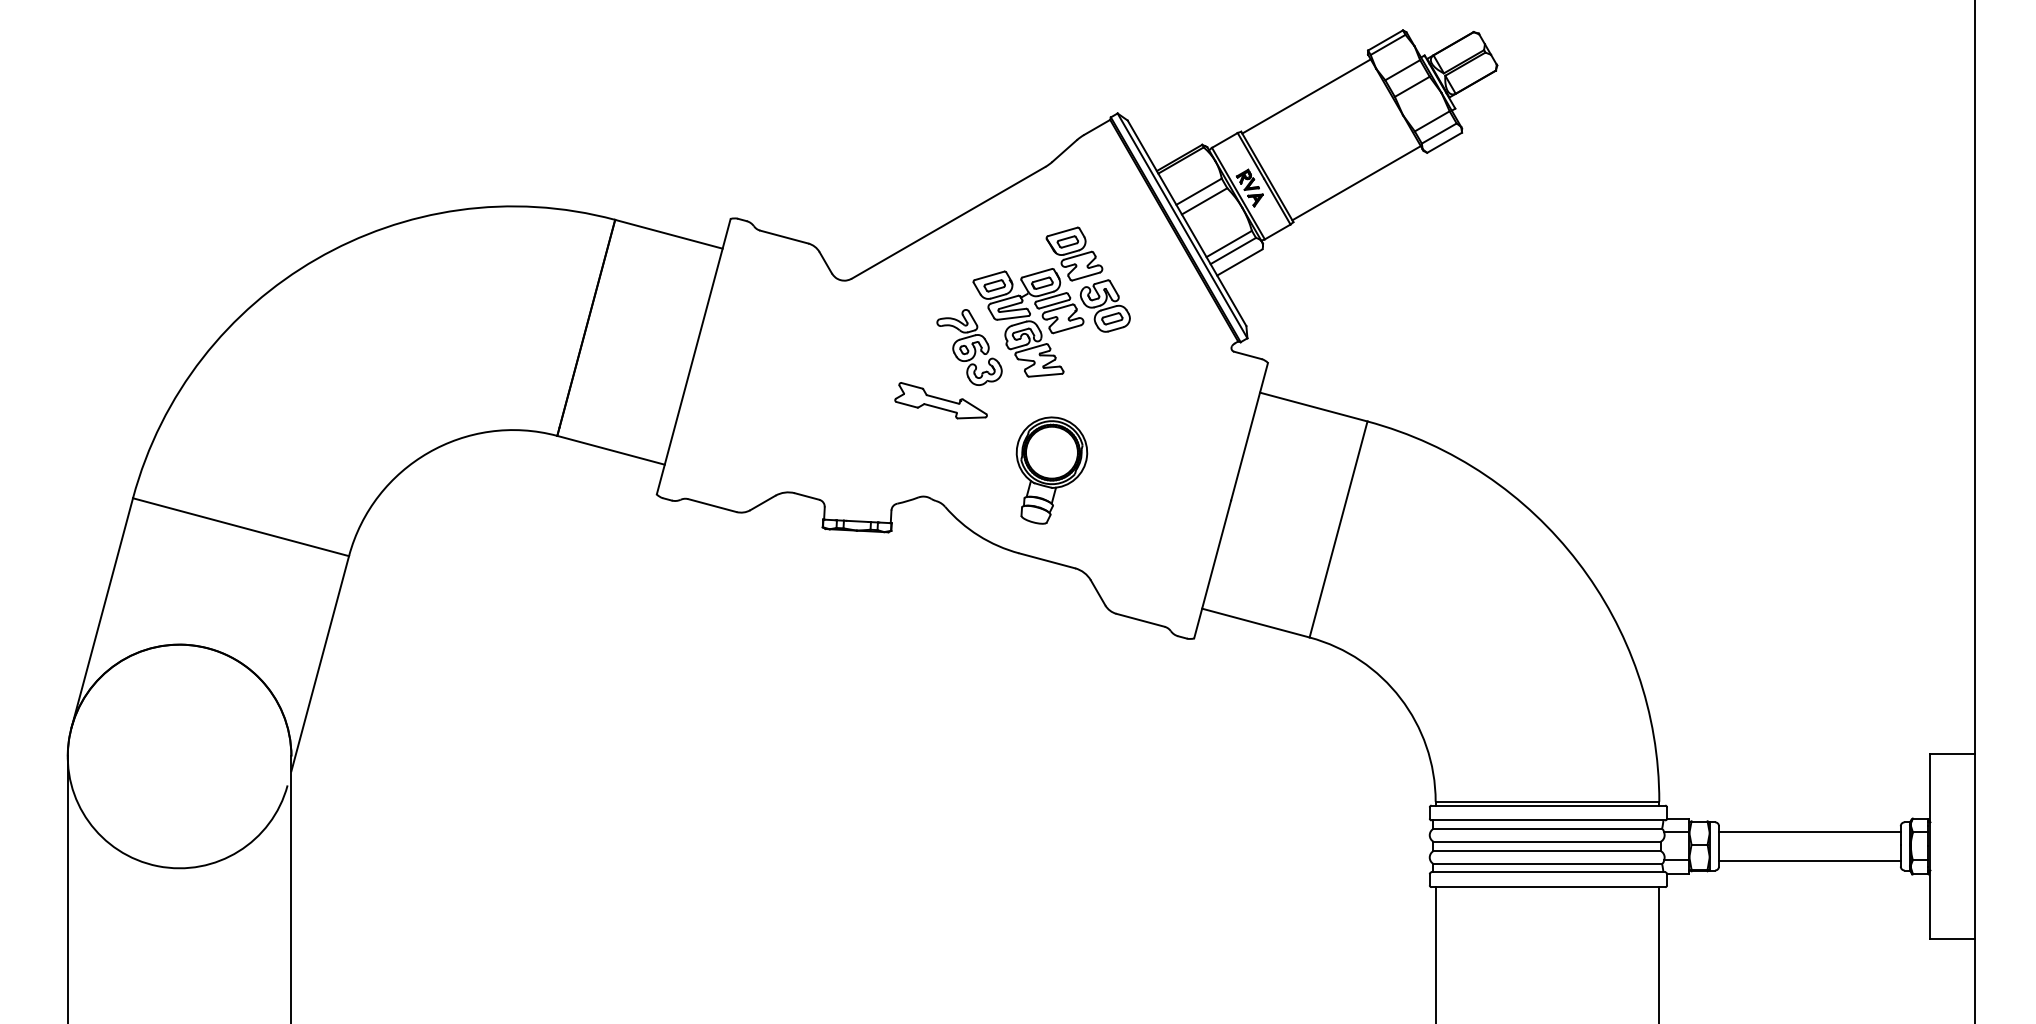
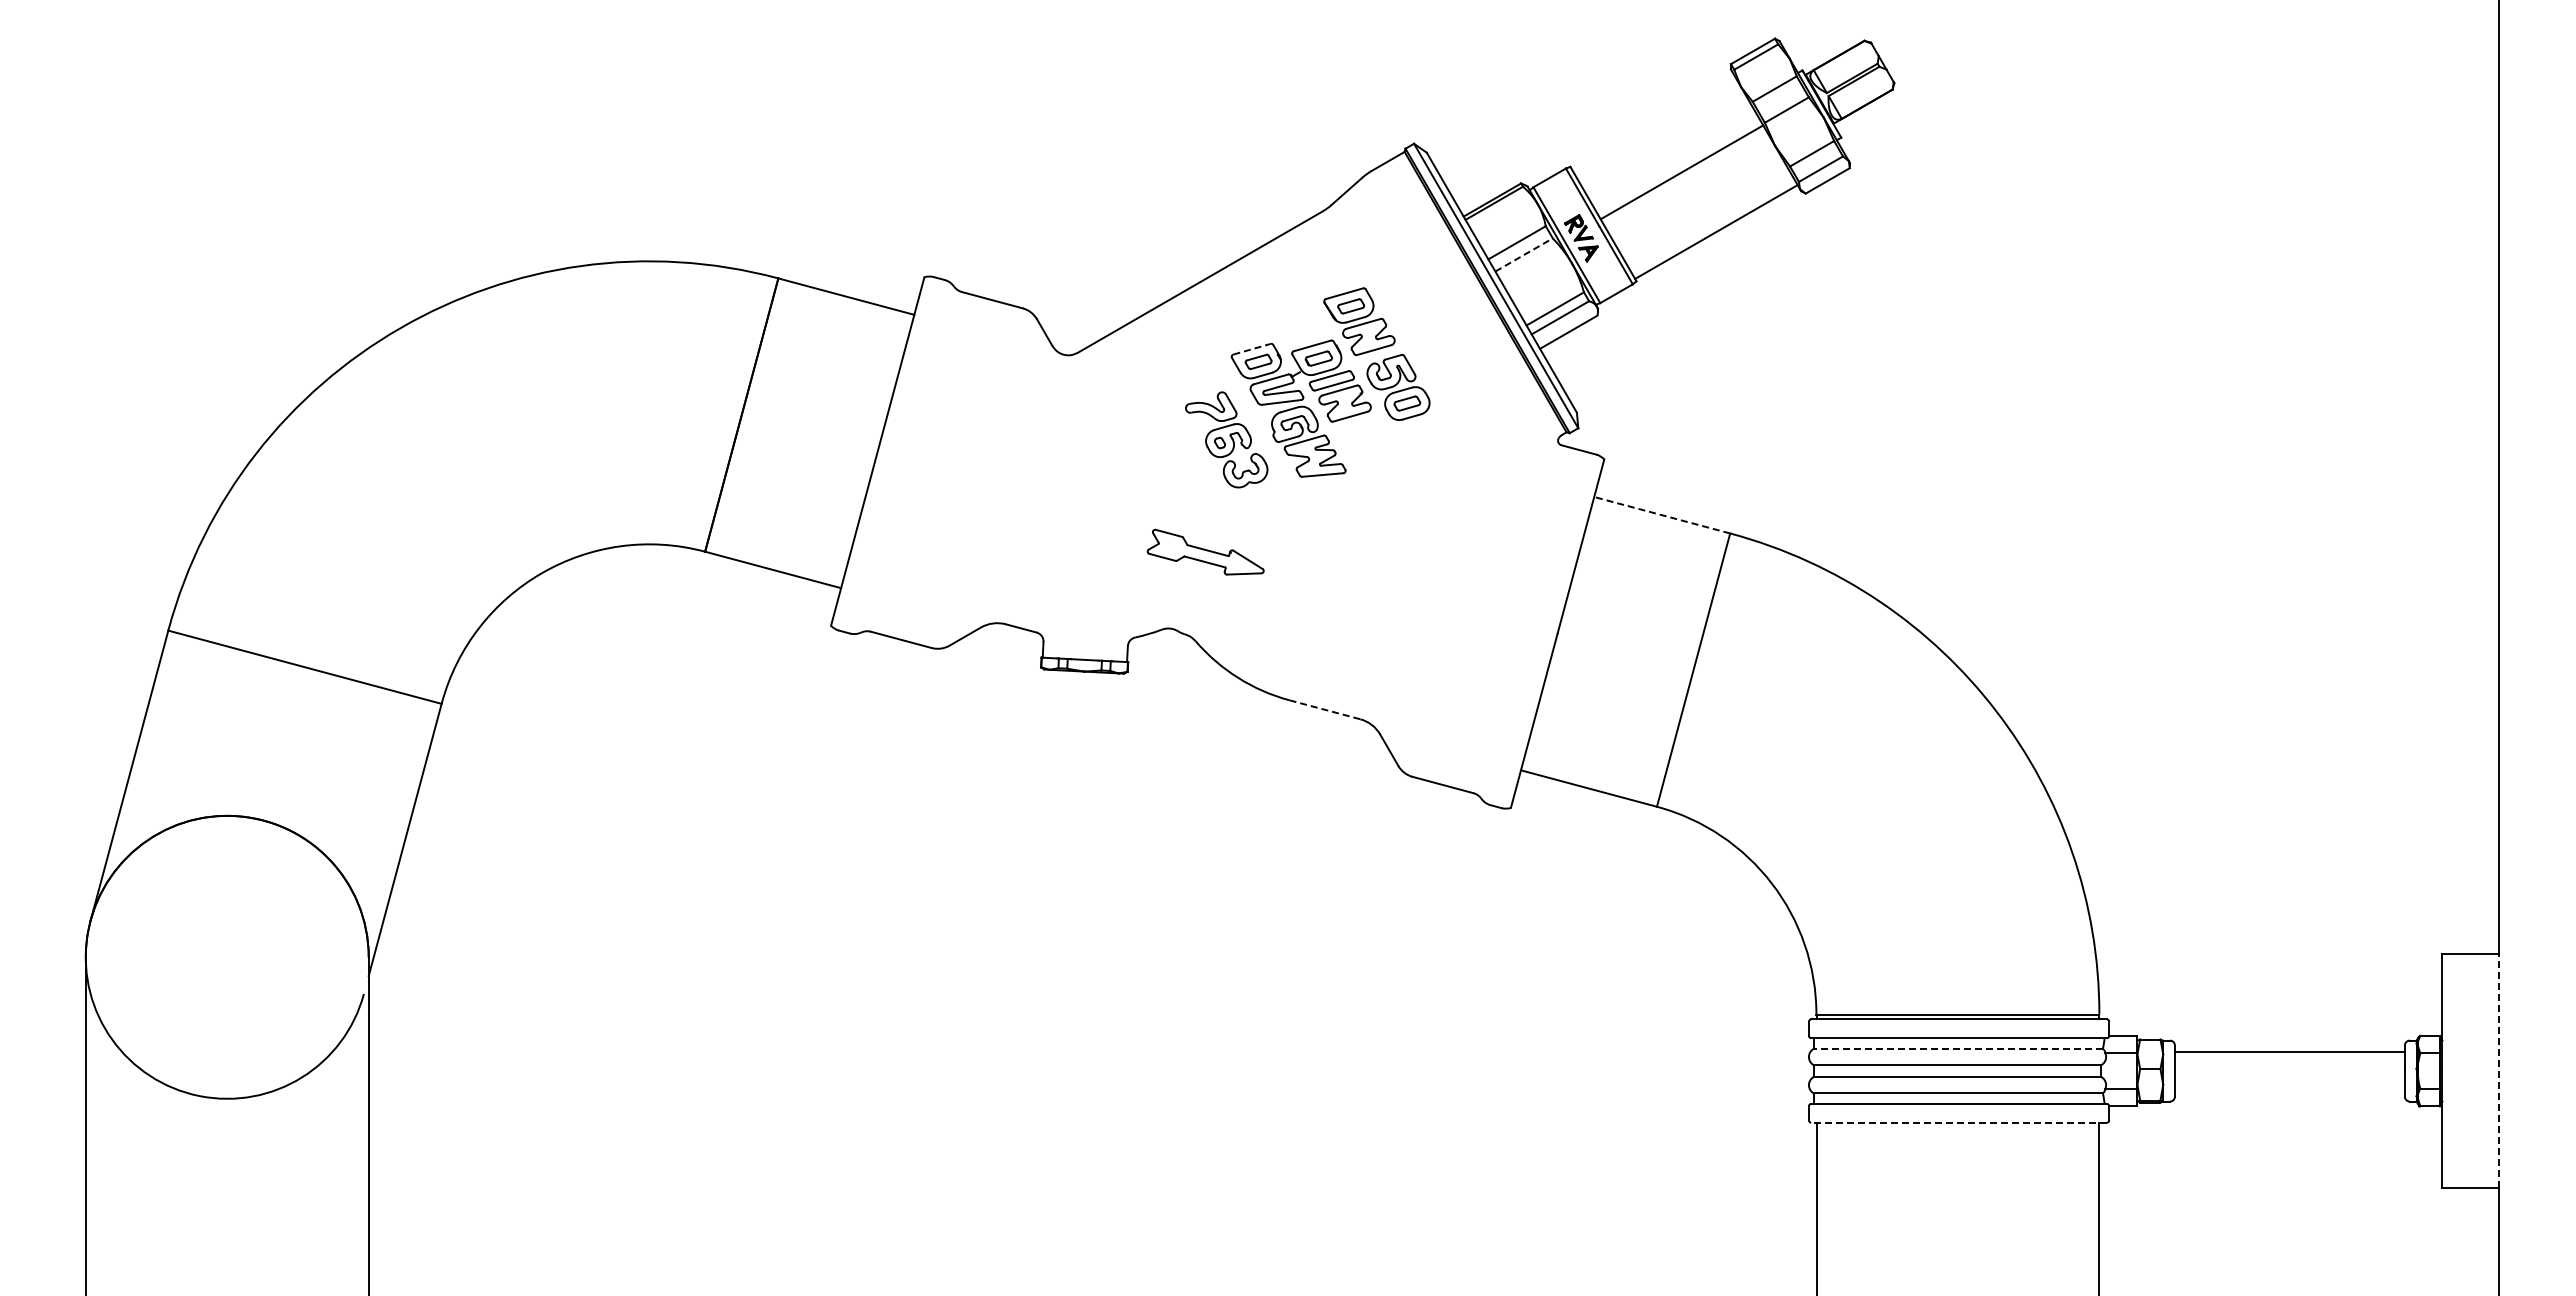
line: (1306, 96) -> (1681, 172), moved
line: (1204, 200) -> (1524, 254), solid -> dashed
line: (989, 276) -> (1252, 349), solid -> dashed
part: (940, 400) -> (1205, 551), moved
line: (1313, 407) -> (1661, 515), solid -> dashed
part: (1051, 470) -> (1330, 595), removed
line: (1046, 560) -> (1324, 709), solid -> dashed
line: (1547, 828) -> (1958, 1048), solid -> dashed
line: (1974, 845) -> (2498, 1070), solid -> dashed
line: (1809, 860) -> (2289, 1089), removed
line: (1548, 887) -> (1959, 1122), solid -> dashed

